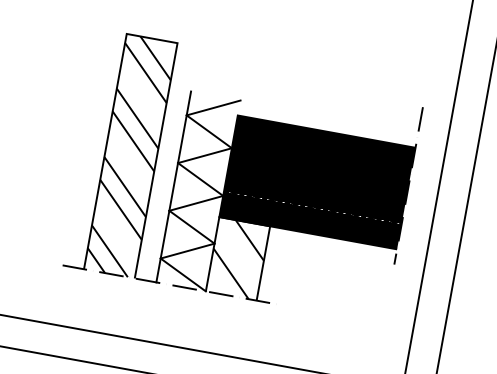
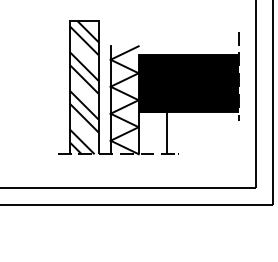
hatch: (236, 259) -> (152, 133), removed

